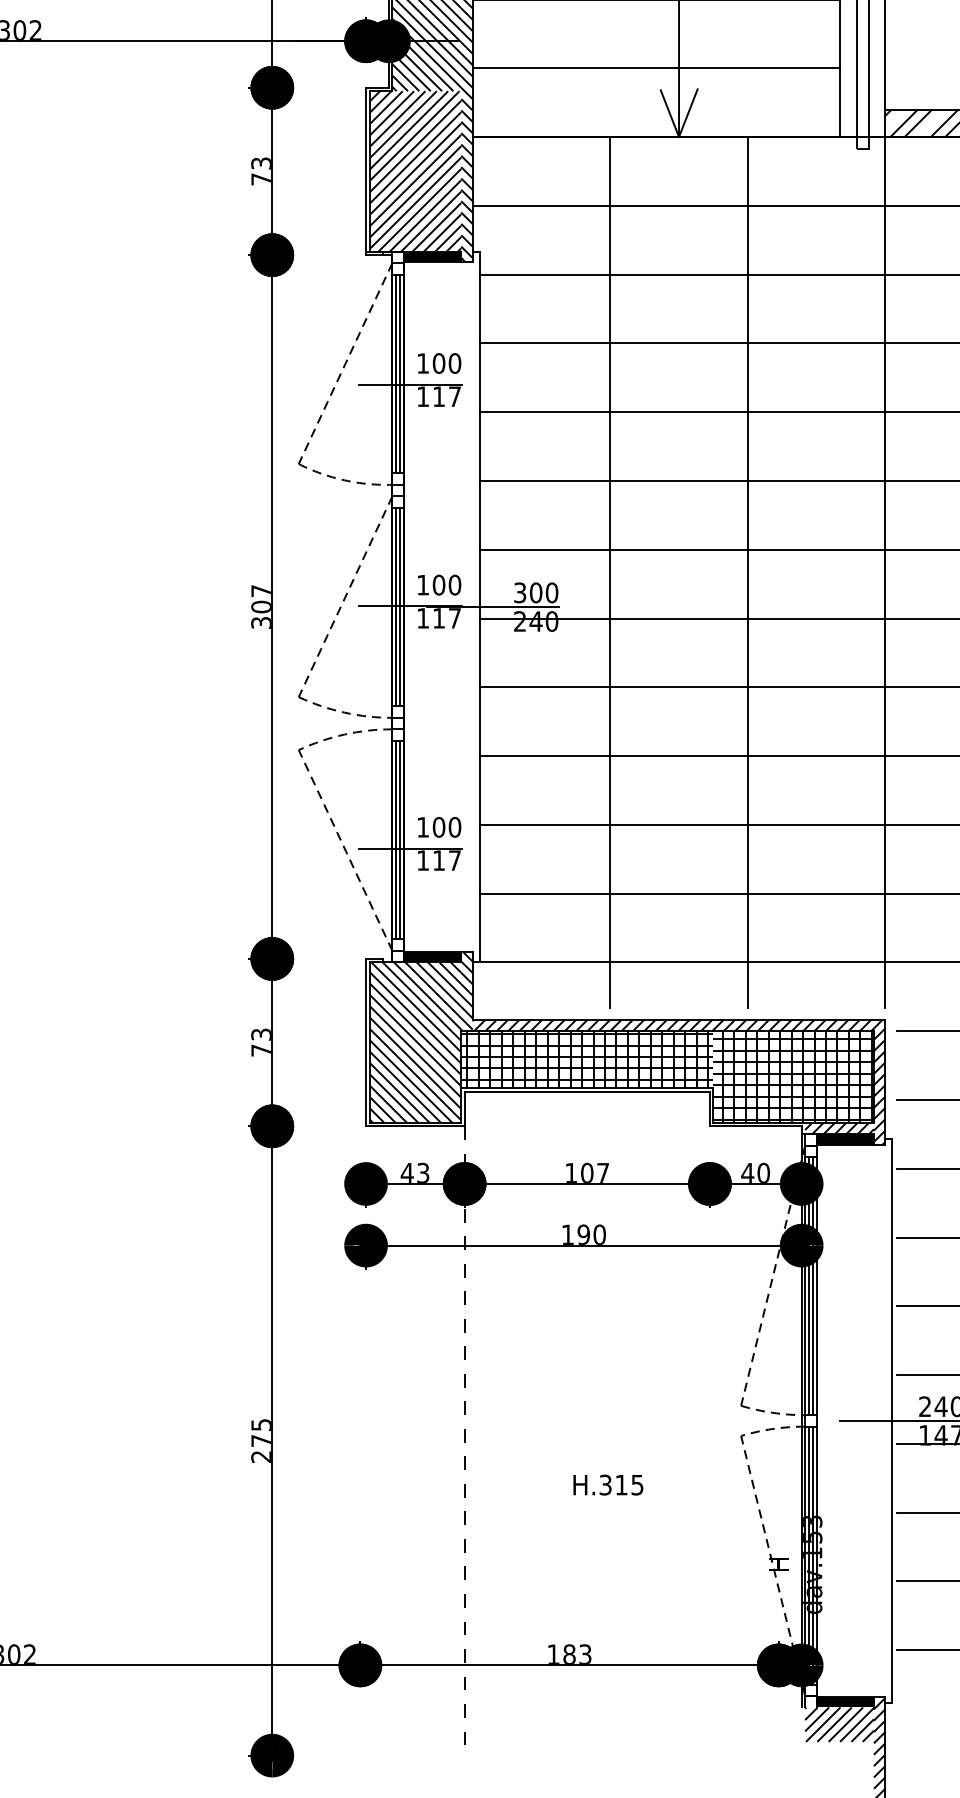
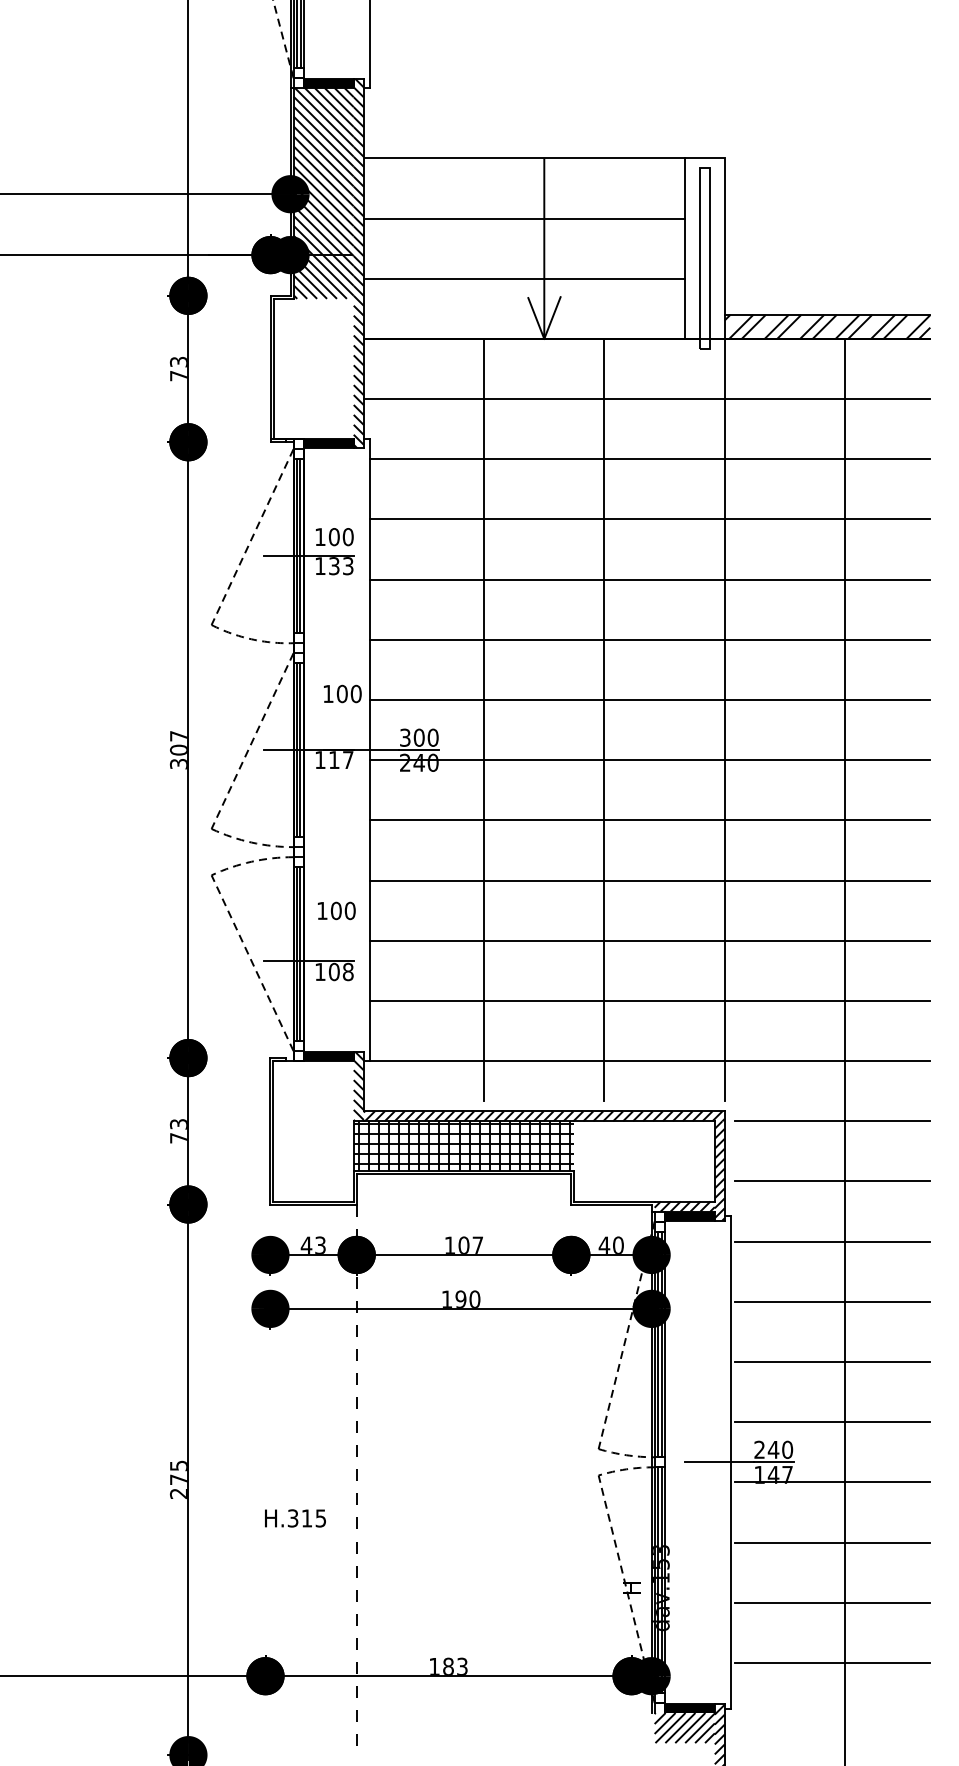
hatch: (415, 170) -> (313, 368), removed
text: (447, 397) -> (341, 566), 117 -> 133
text: (439, 584) -> (342, 693), moved
text: (439, 826) -> (336, 910), moved
text: (446, 860) -> (340, 971), 117 -> 108
hatch: (415, 1042) -> (313, 1131), removed
hatch: (793, 1077) -> (644, 1161), removed
text: (608, 1485) -> (295, 1518), moved

